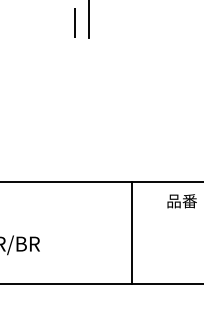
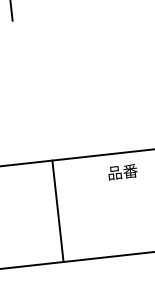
line: (131, 232) -> (57, 210), moved

